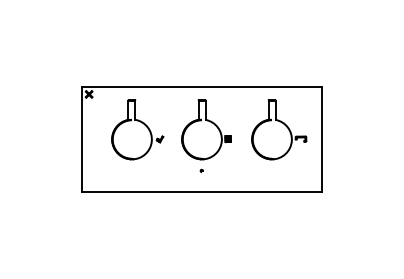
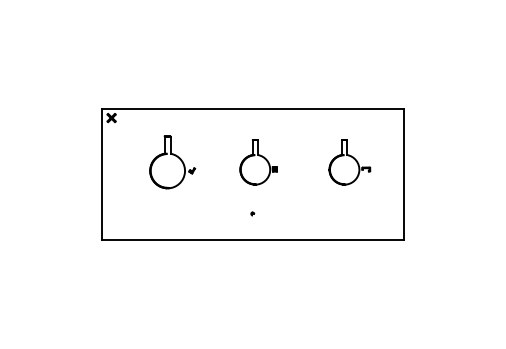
part: (137, 129) -> (172, 161), size x0.7
part: (206, 129) -> (258, 161), size x0.6
part: (279, 129) -> (350, 161), size x0.6

